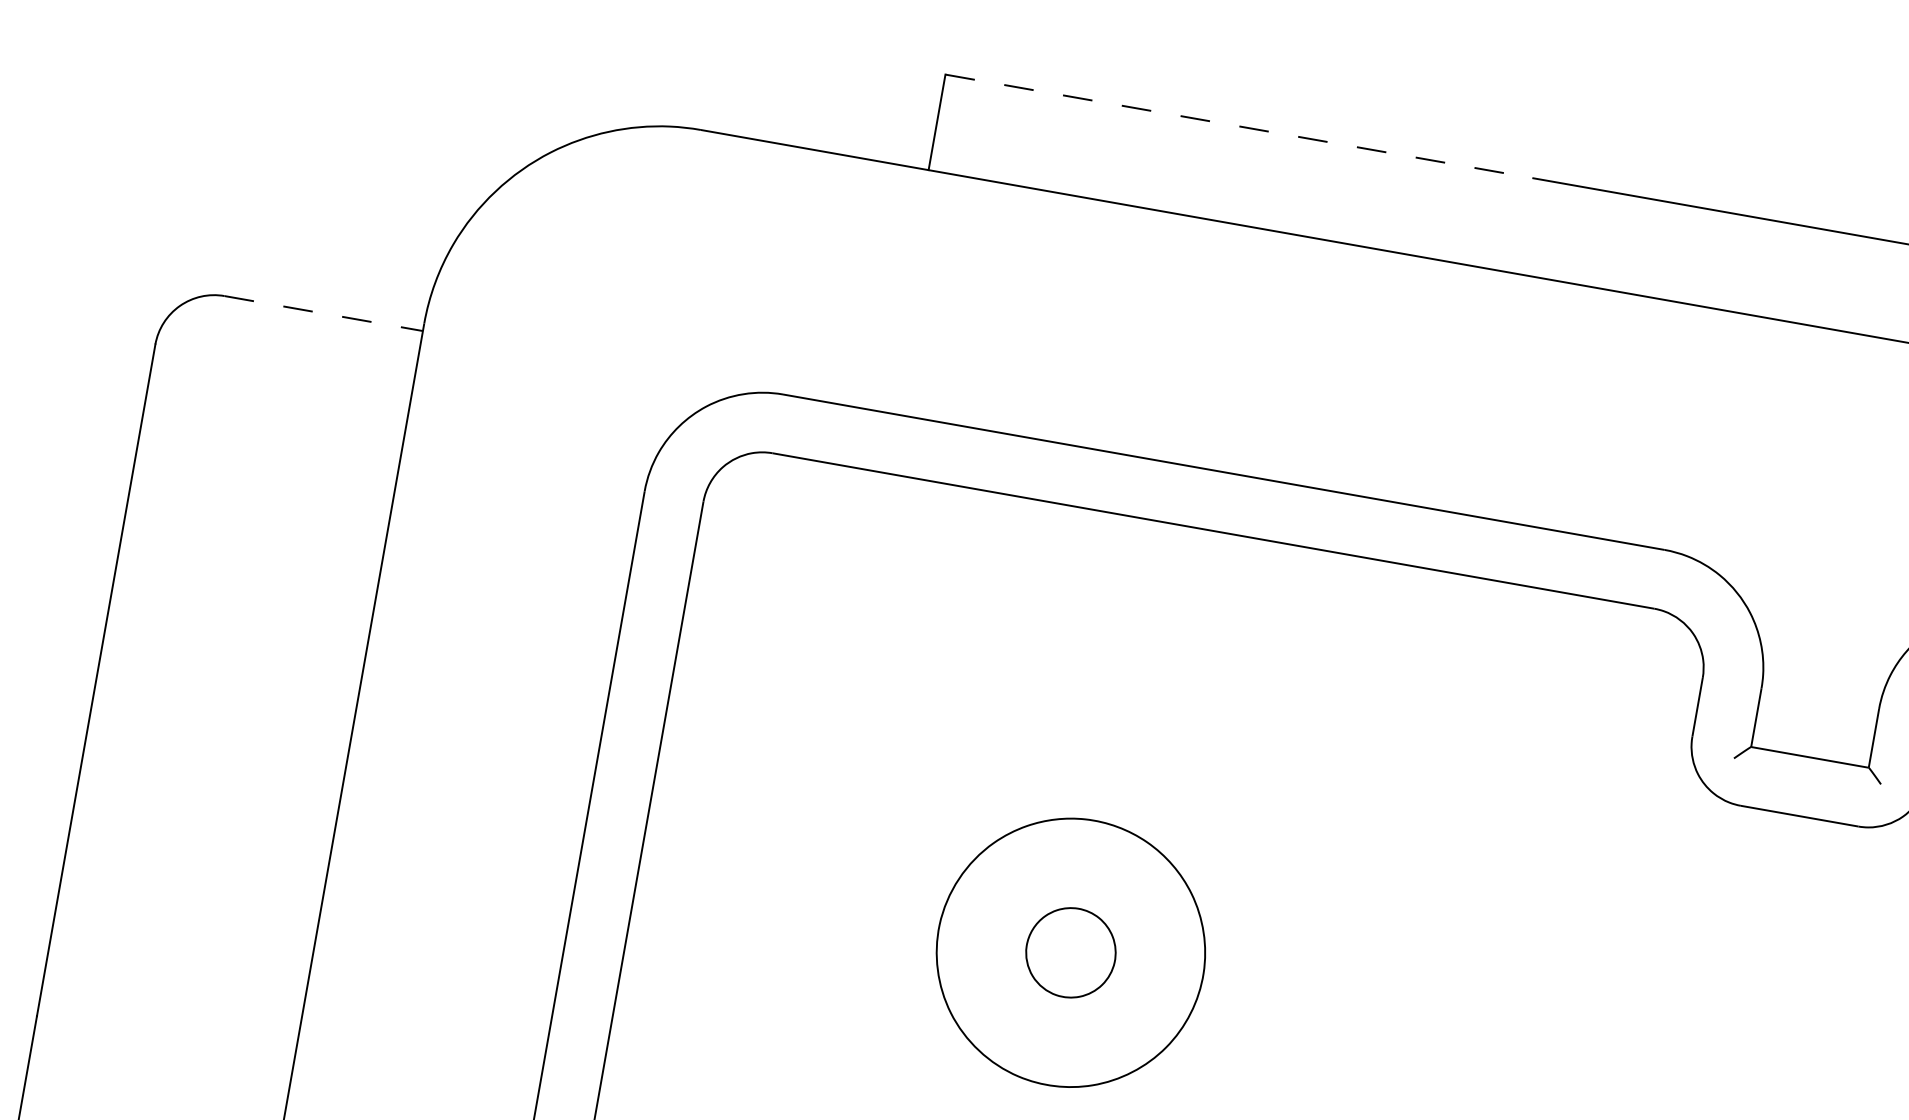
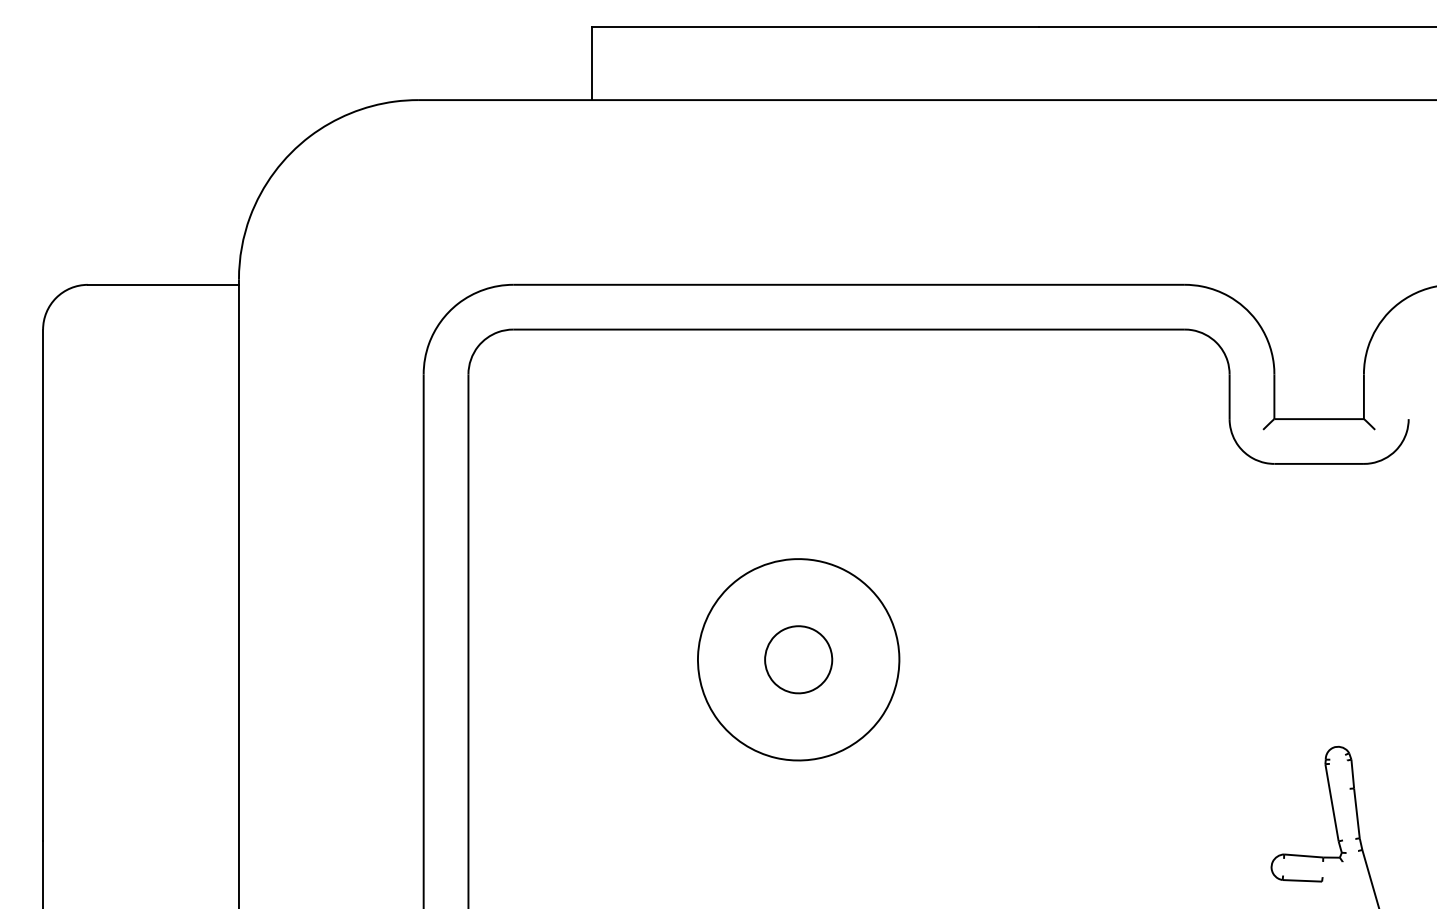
line: (1239, 126) -> (815, 27), dashed -> solid
line: (323, 313) -> (163, 284), dashed -> solid

